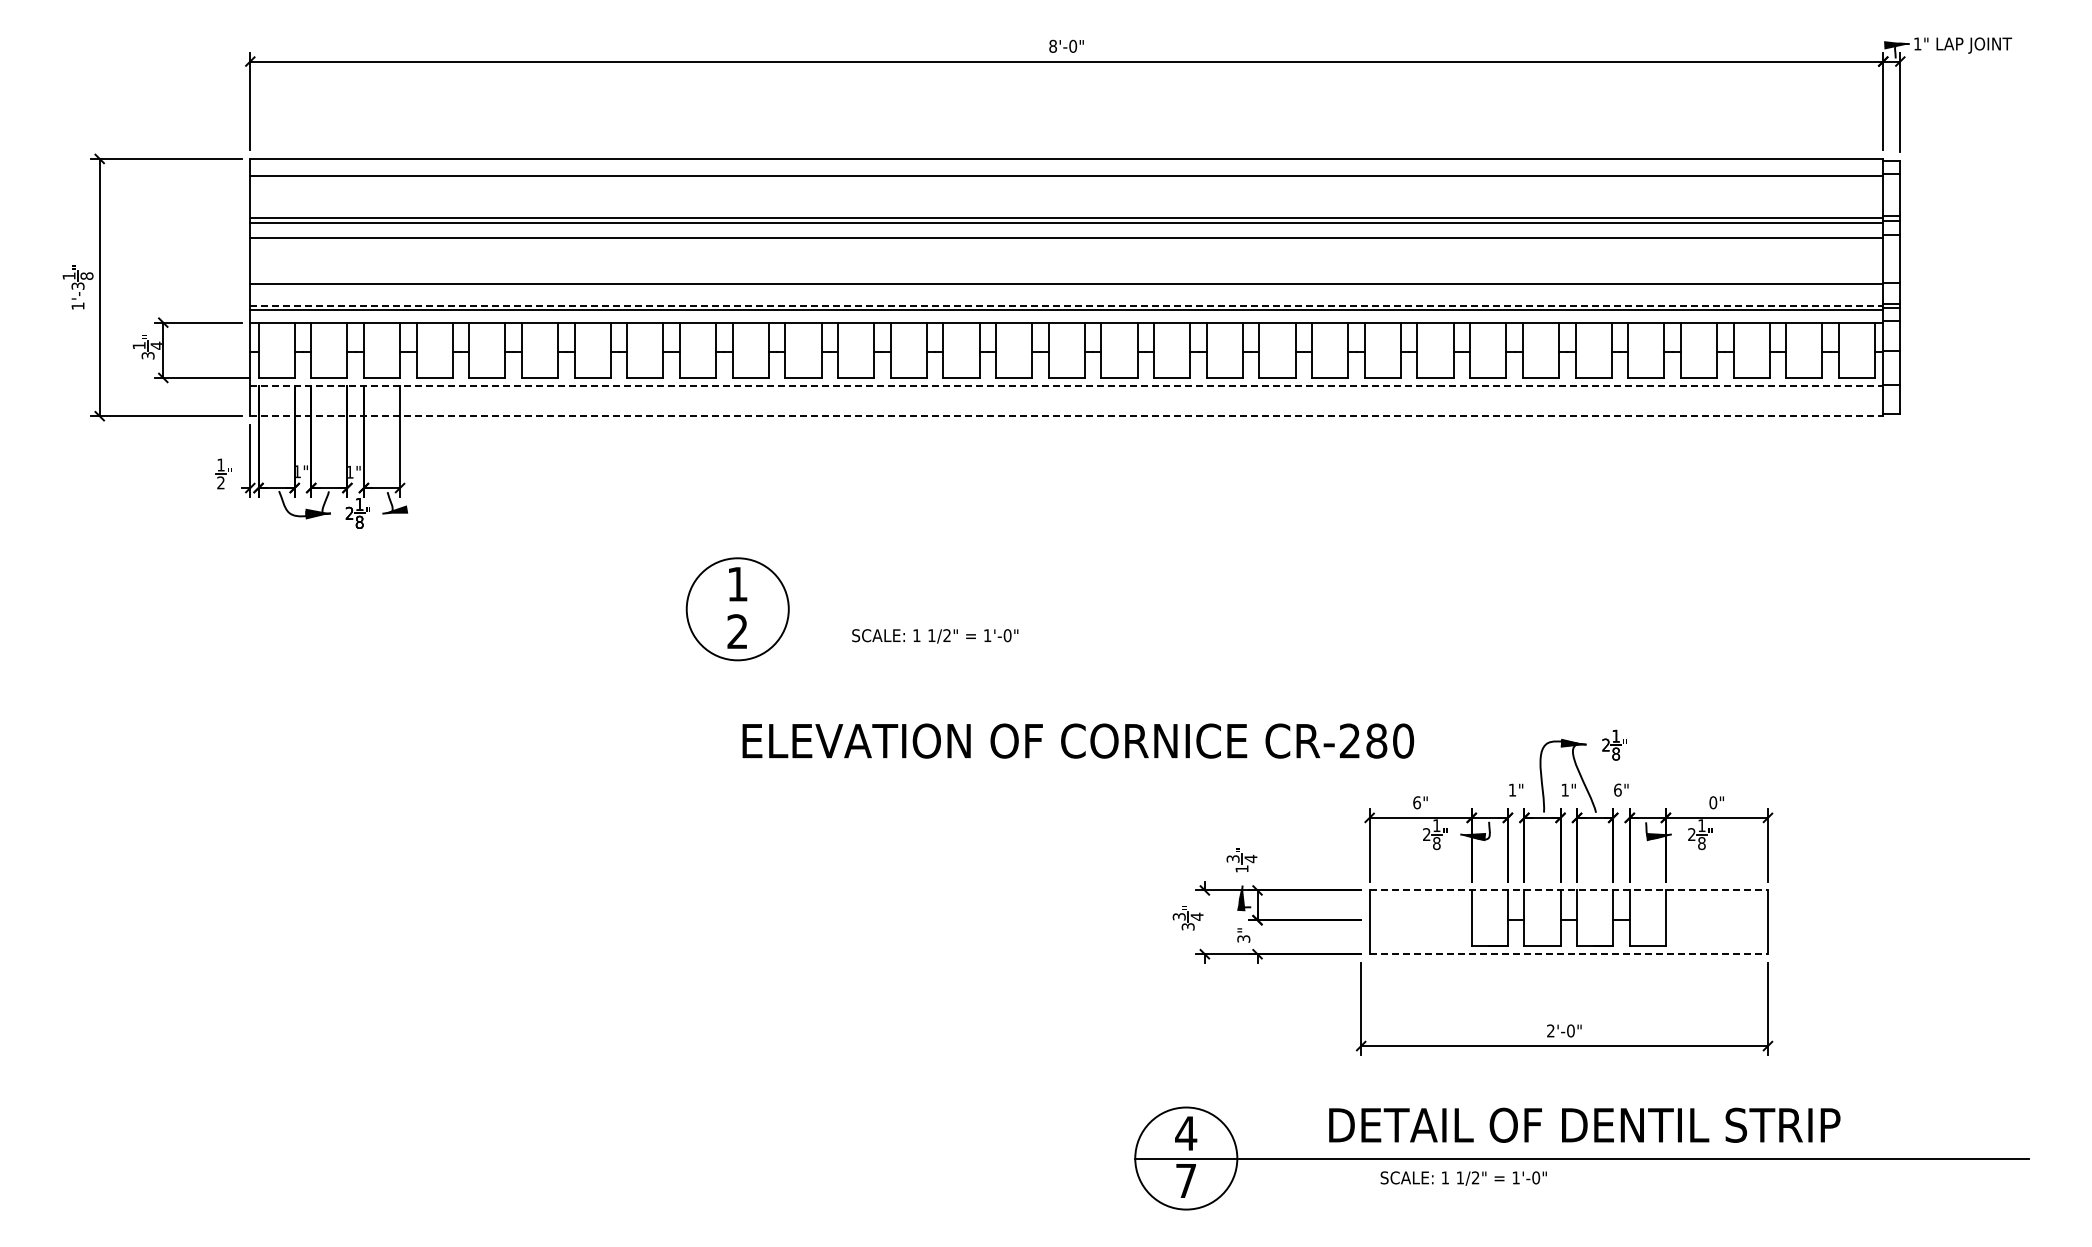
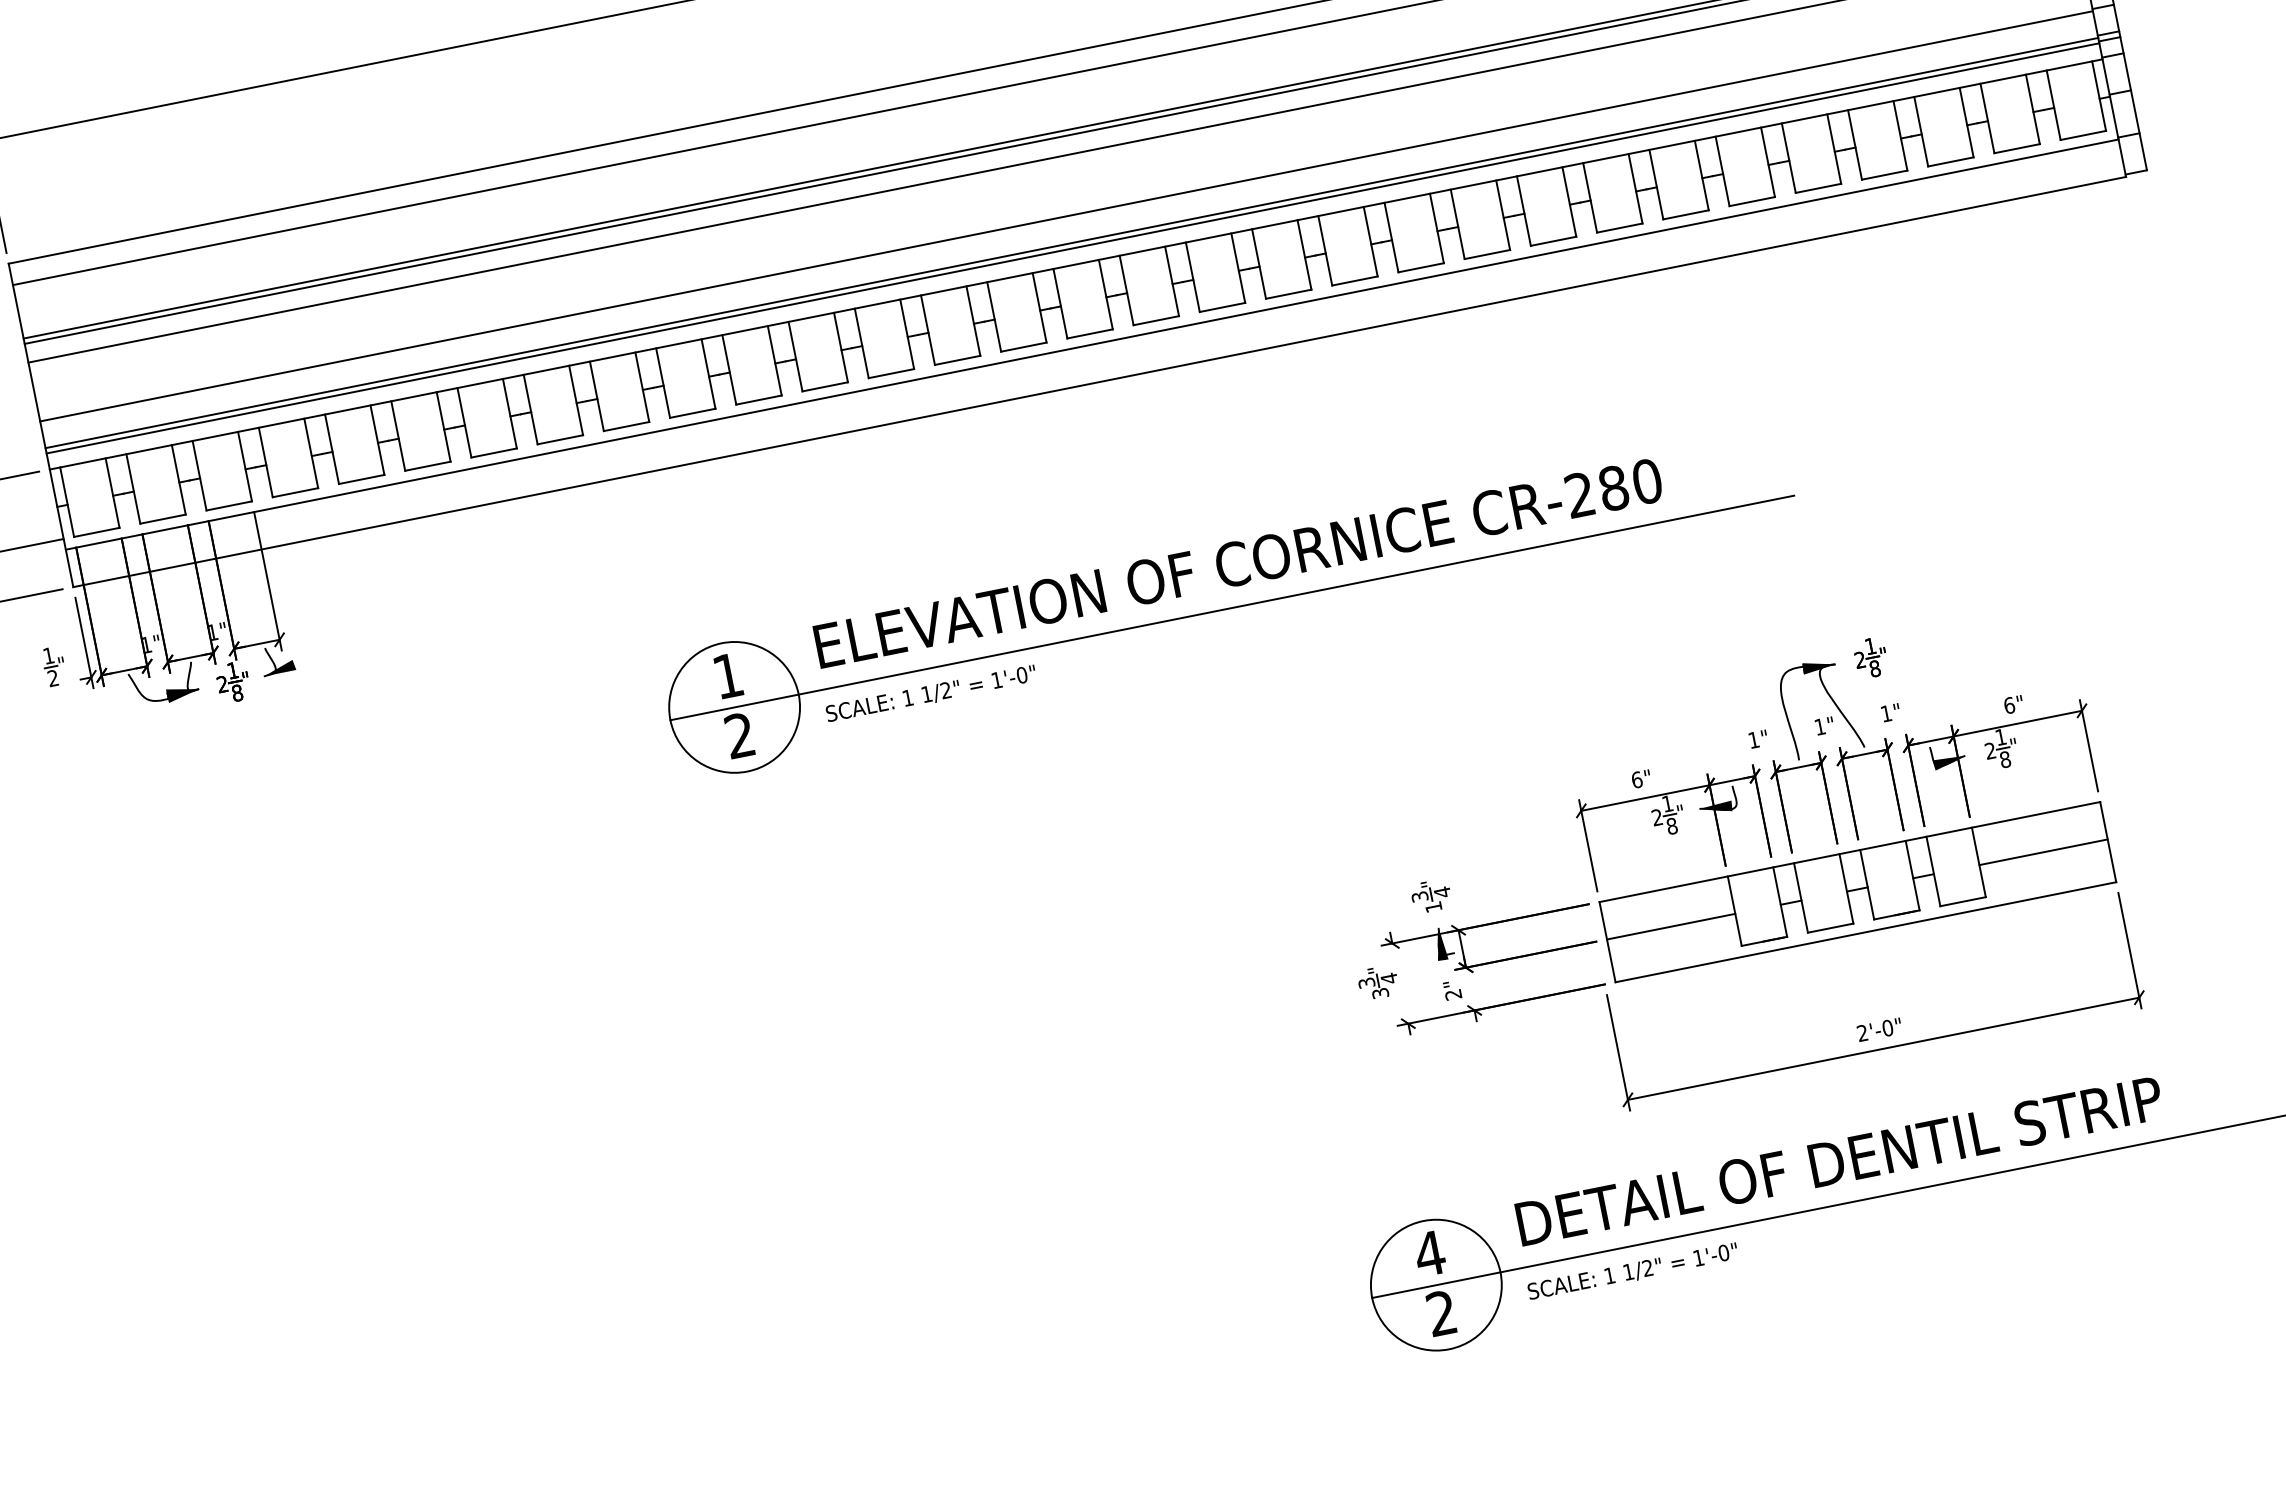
line: (1067, 305) -> (1072, 242), dashed -> solid
line: (1067, 386) -> (1093, 344), dashed -> solid
line: (1067, 416) -> (1100, 382), dashed -> solid
line: (1133, 609) -> (1232, 608), added
text: (935, 636) -> (931, 694), moved
text: (1078, 740) -> (1238, 562), moved
text: (1617, 789) -> (1885, 712), 6" -> 1"
text: (1713, 802) -> (2009, 705), 0" -> 6"
line: (1569, 890) -> (1850, 851), dashed -> solid
line: (1420, 920) -> (1670, 927), added
line: (1716, 920) -> (2043, 852), added
text: (1243, 938) -> (1452, 994), 3" -> 2"
line: (1569, 954) -> (1866, 932), dashed -> solid
text: (1584, 1124) -> (1839, 1160), moved
text: (1463, 1178) -> (1632, 1272), moved
text: (1185, 1180) -> (1440, 1312), 7 -> 2

